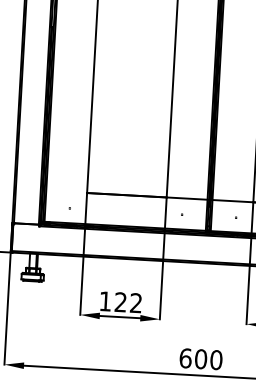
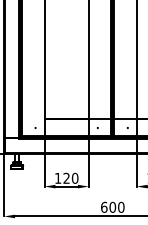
text: (134, 303) -> (74, 178), 122 -> 120

